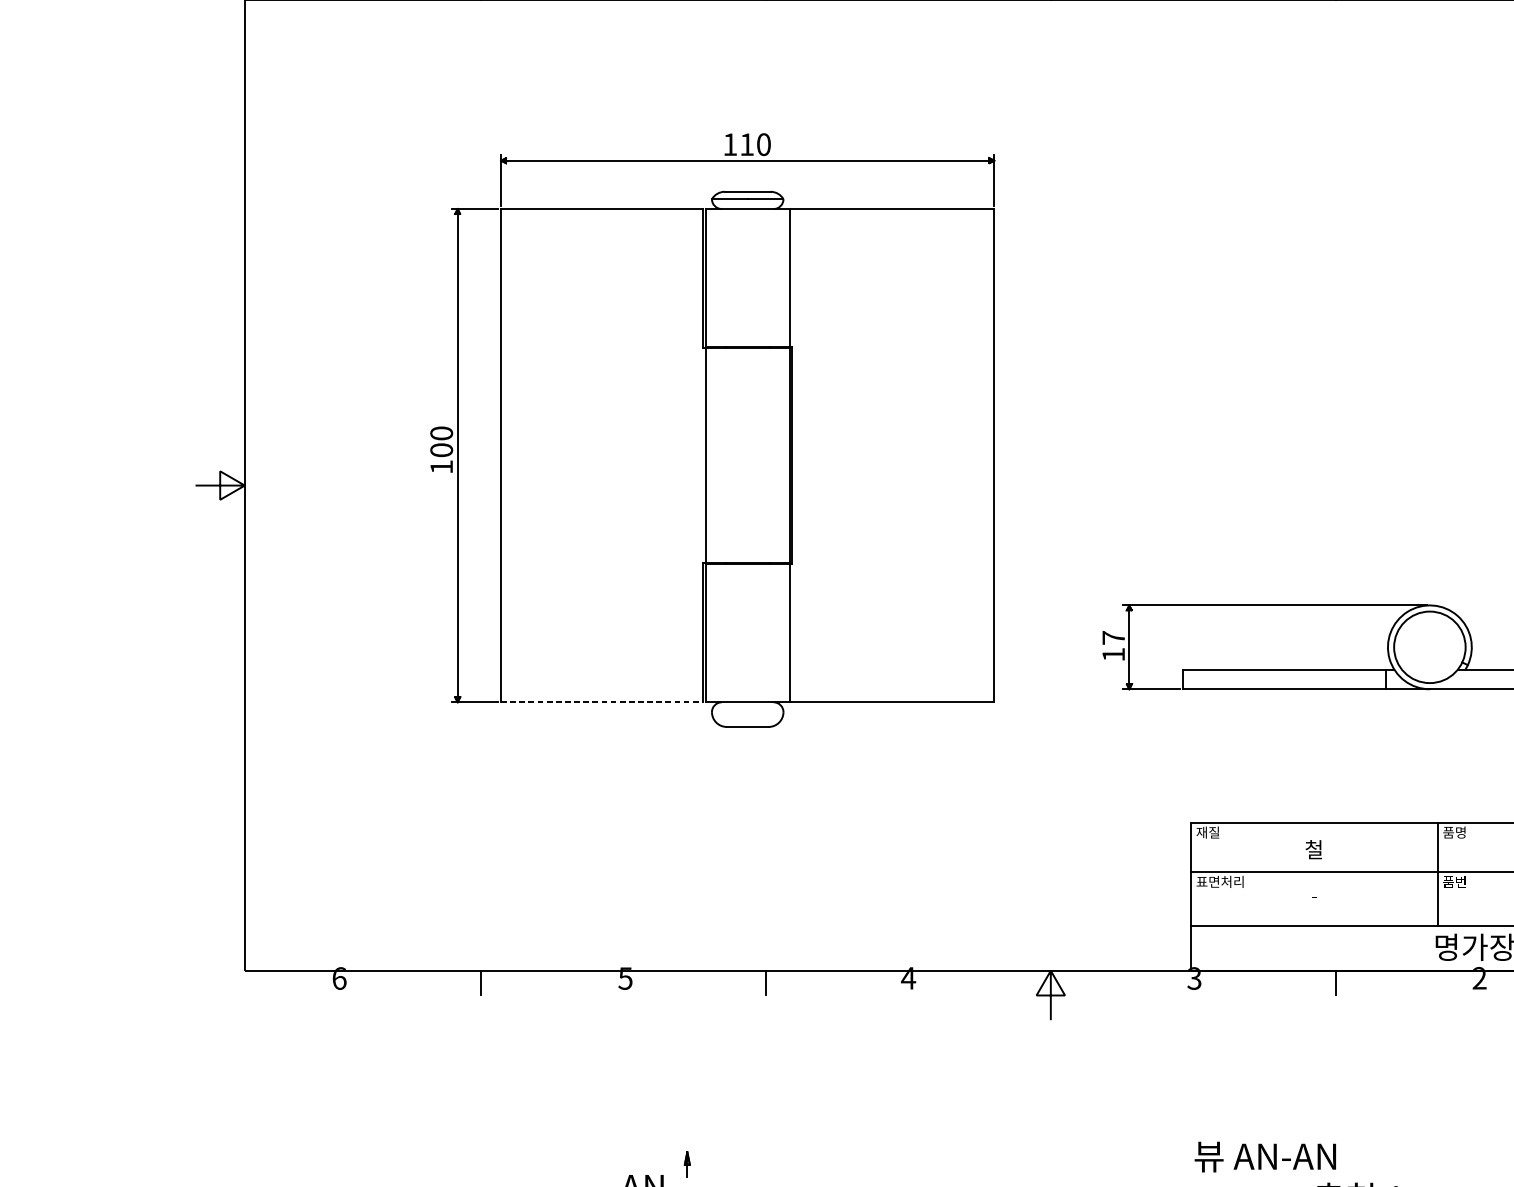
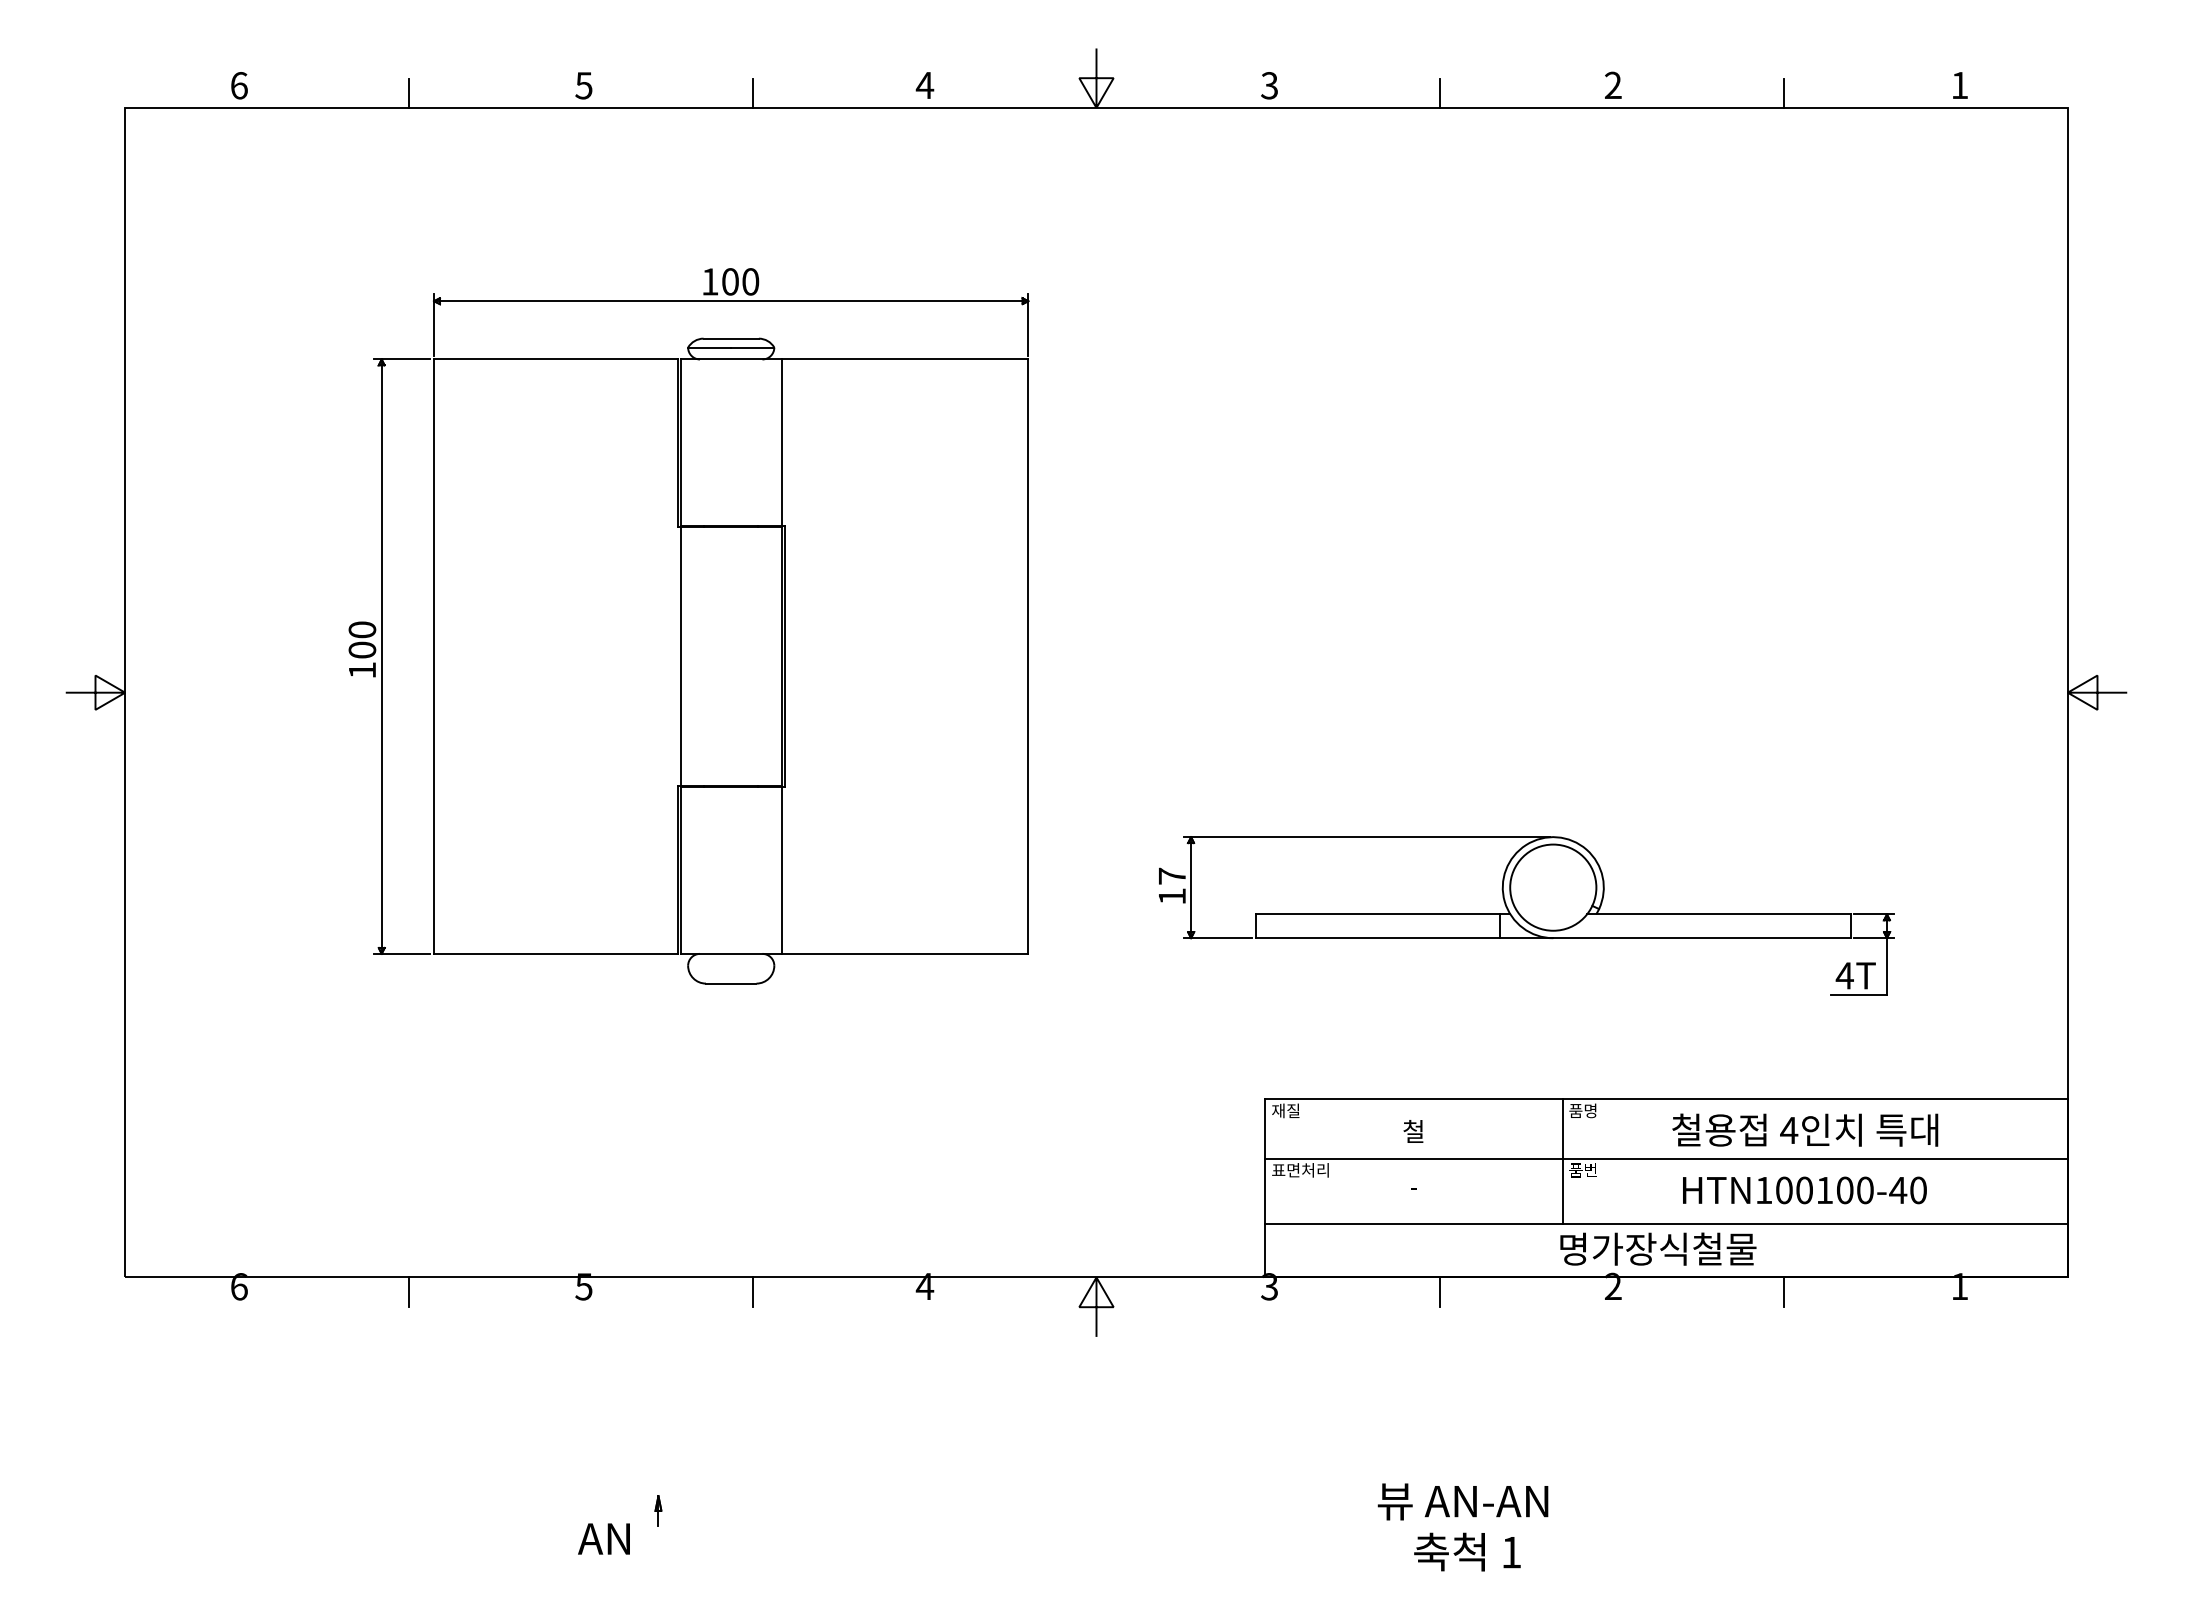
text: (747, 144) -> (730, 281), 110 -> 100
line: (601, 701) -> (555, 953), dashed -> solid
text: (1264, 1156) -> (1462, 1501), moved

